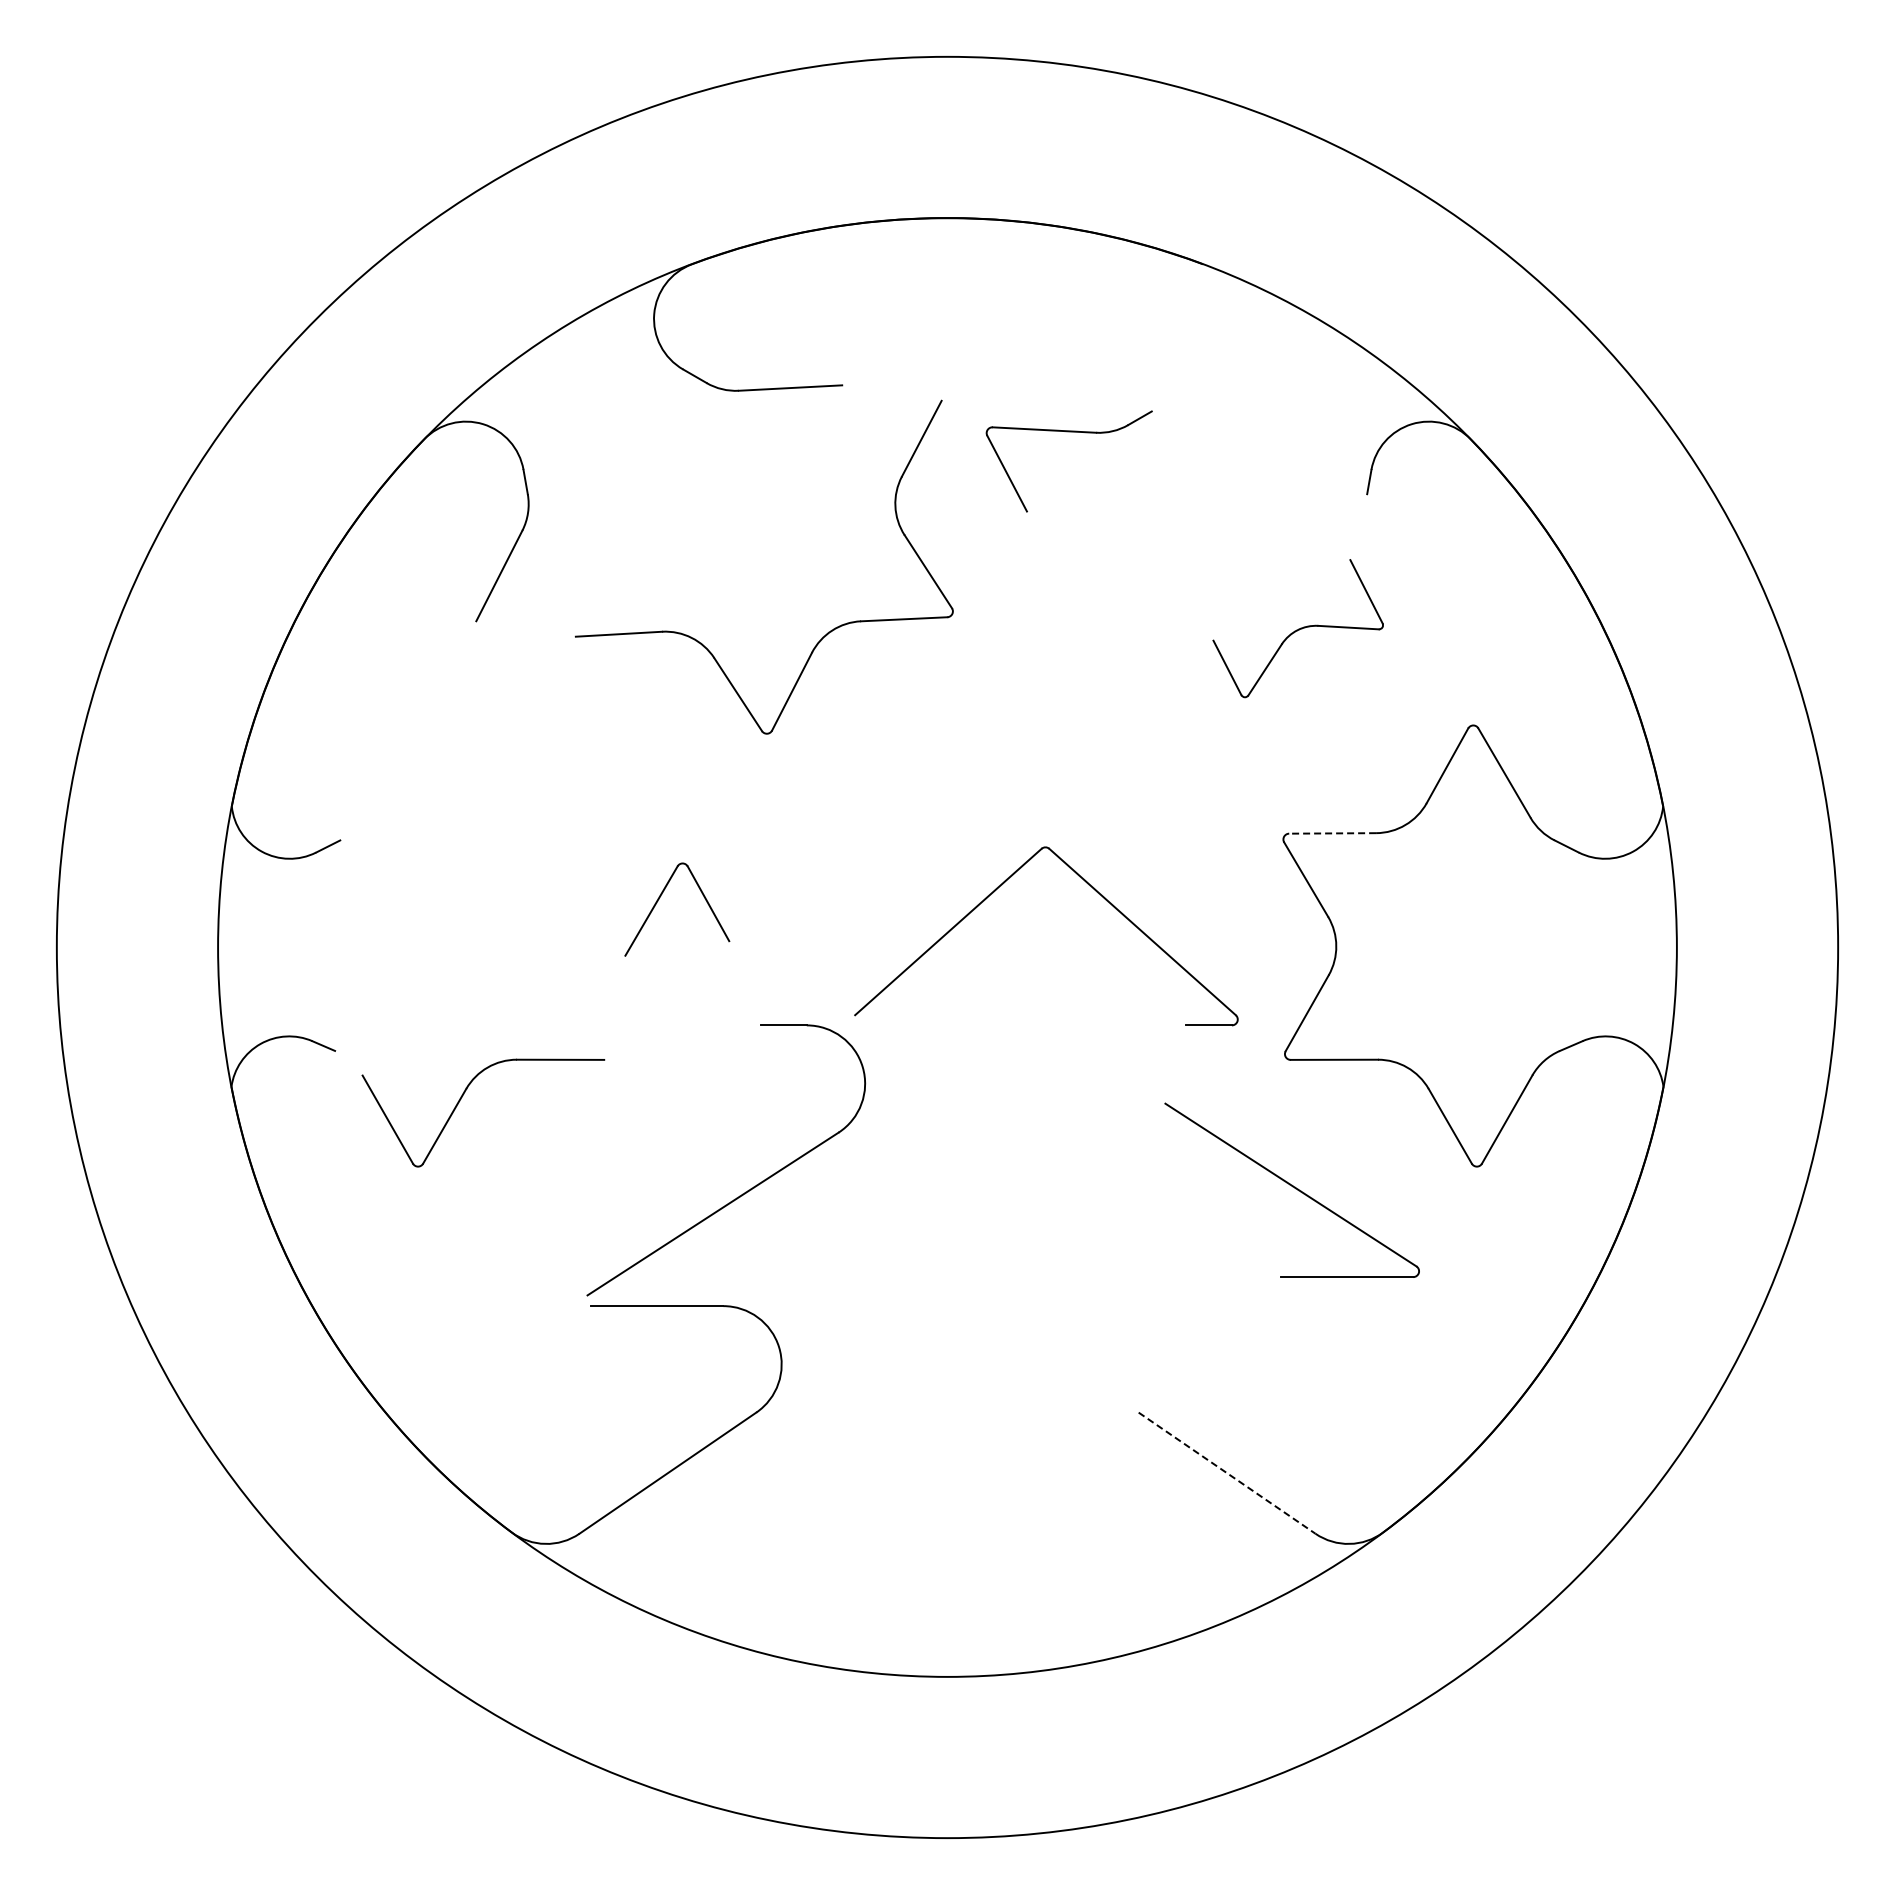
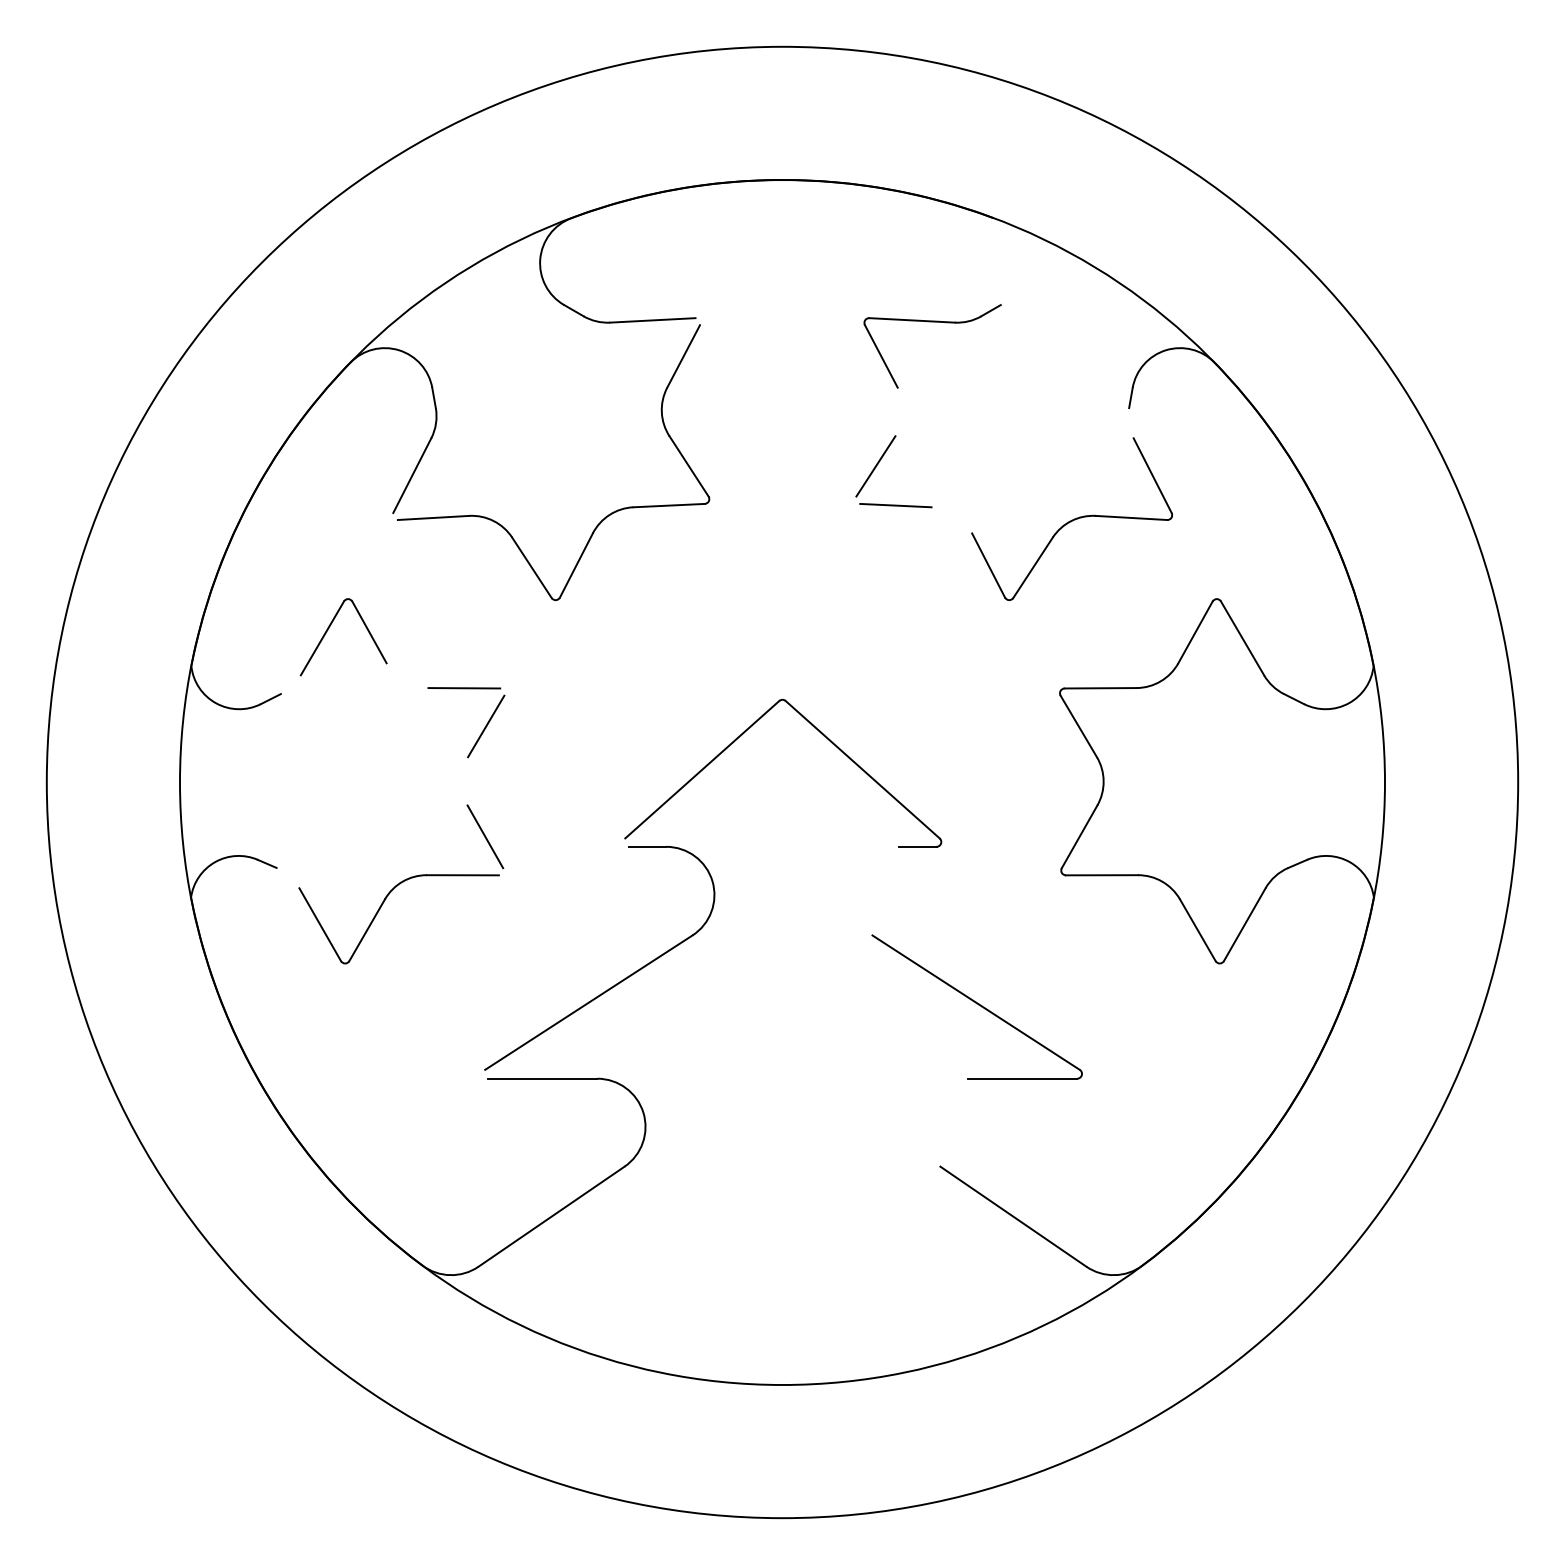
part: (1068, 432) -> (932, 322), moved
line: (1060, 564) -> (875, 466), added
line: (1084, 612) -> (895, 505), added
part: (1298, 628) -> (1072, 519), size x1.43
part: (828, 631) -> (606, 515), moved
line: (561, 833) -> (463, 688), added
line: (1332, 833) -> (1100, 688), dashed -> solid
line: (588, 879) -> (485, 726), added
part: (1088, 885) -> (818, 731), moved
part: (659, 899) -> (329, 628), moved
line: (587, 1013) -> (485, 837), added
part: (1291, 1189) -> (976, 1006), moved
line: (1227, 1473) -> (1013, 1216), dashed -> solid

